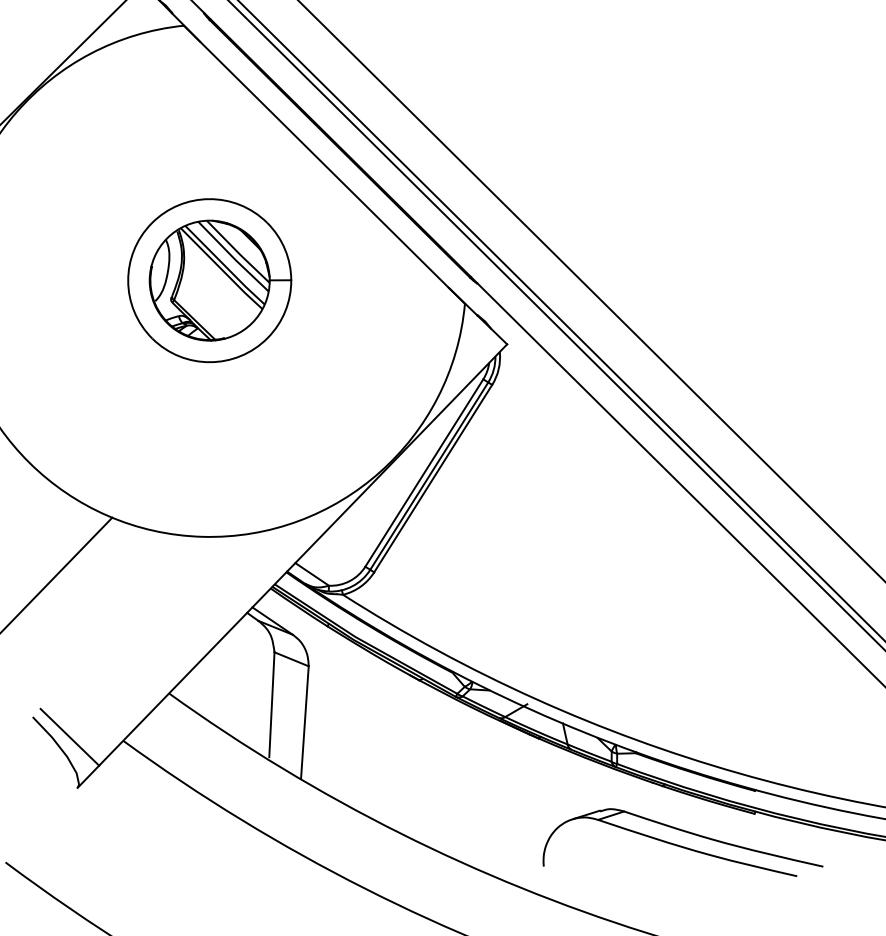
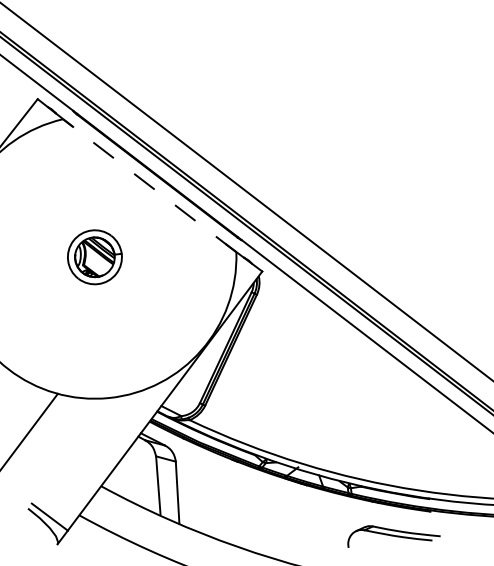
line: (324, 164) -> (149, 185), solid -> dashed
part: (208, 281) -> (94, 257), size x0.6
part: (682, 850) -> (393, 536), size x0.6

